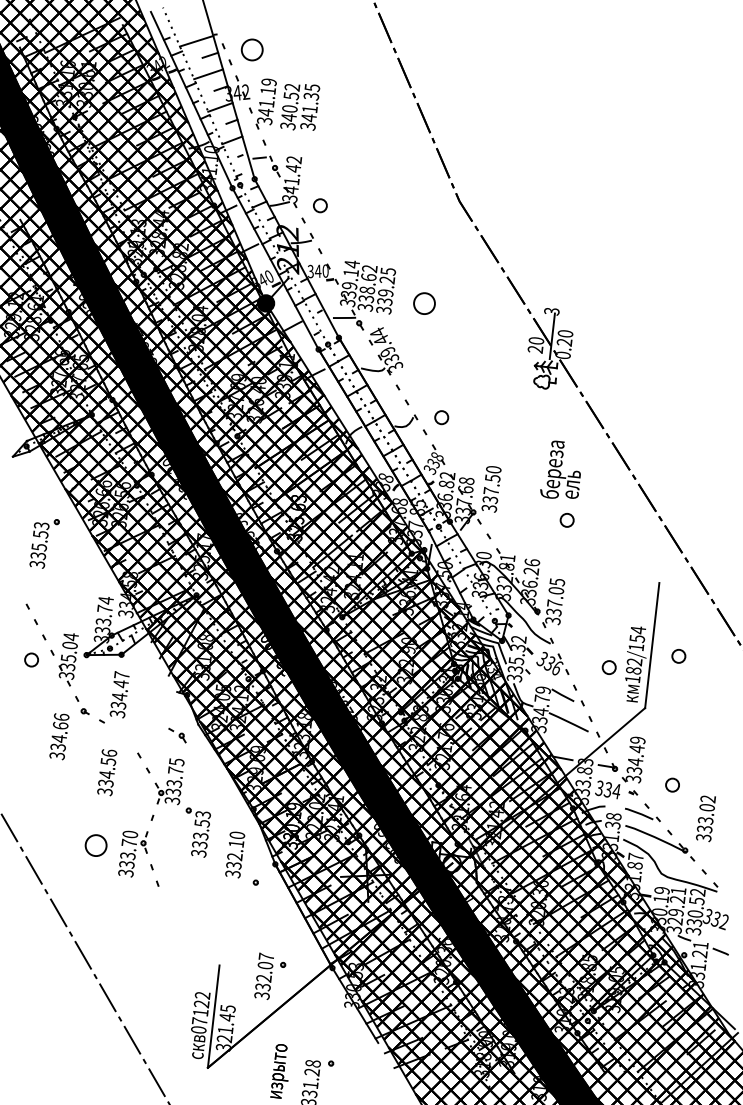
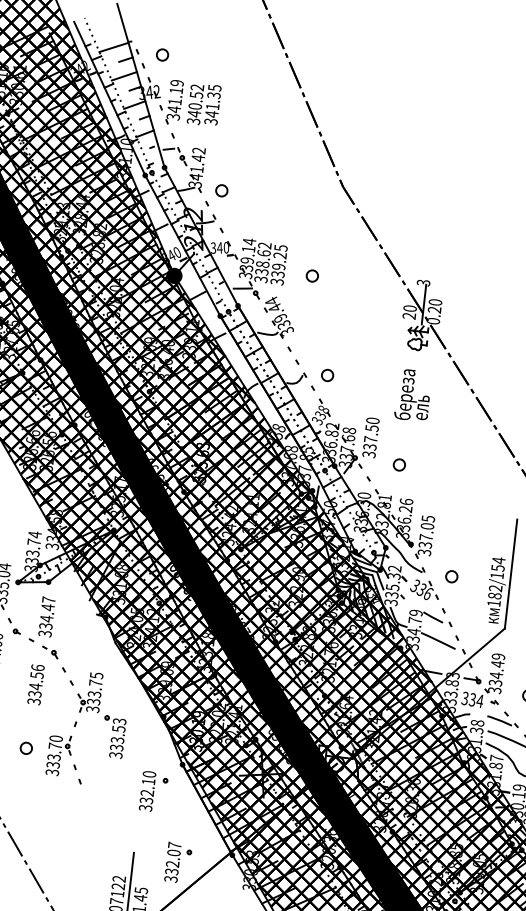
circle: (252, 49) -> (162, 54), size x0.62
circle: (423, 303) -> (311, 275), size x0.62
text: (560, 469) -> (411, 394), moved
circle: (566, 520) -> (398, 465), moved
circle: (608, 667) -> (451, 576), moved
part: (177, 735) -> (50, 652), moved
circle: (95, 845) -> (25, 748), size x0.62
text: (235, 854) -> (147, 791), moved

